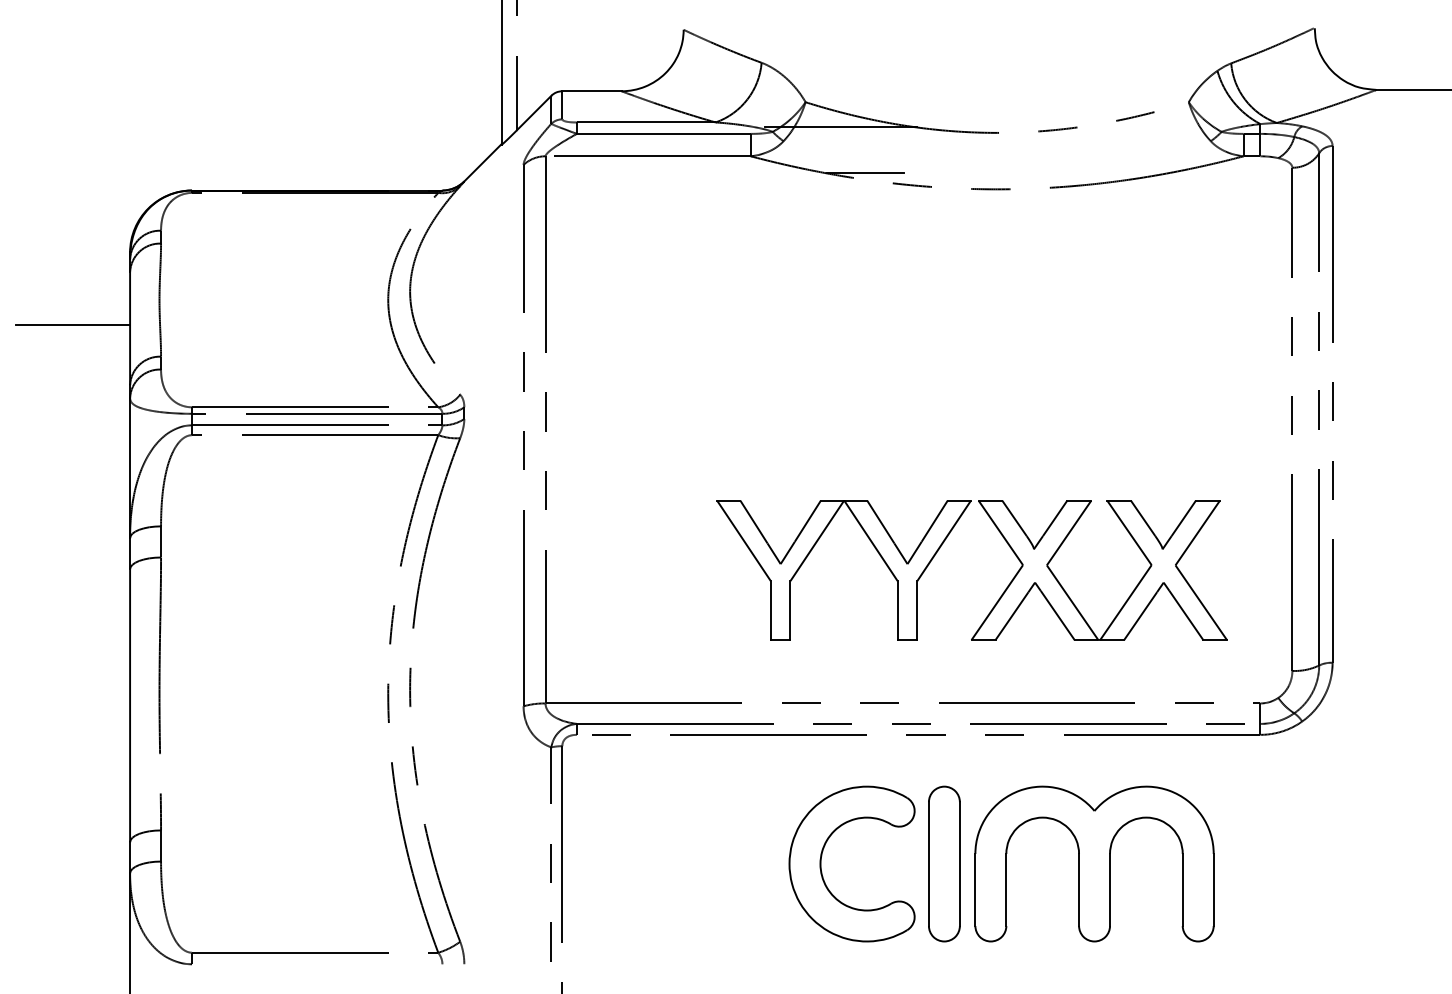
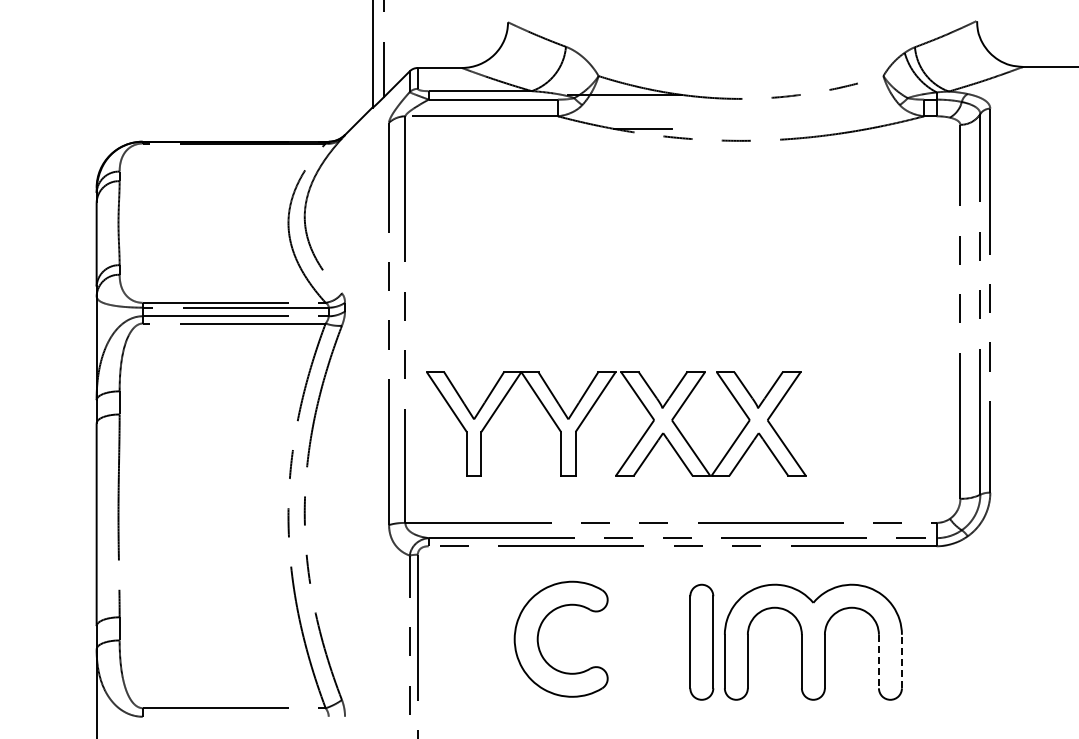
line: (72, 324) -> (53, 241), removed
part: (941, 548) -> (593, 407), moved
part: (822, 856) -> (539, 633), moved
line: (1182, 889) -> (878, 661), solid -> dashed
line: (1213, 889) -> (901, 661), solid -> dashed

